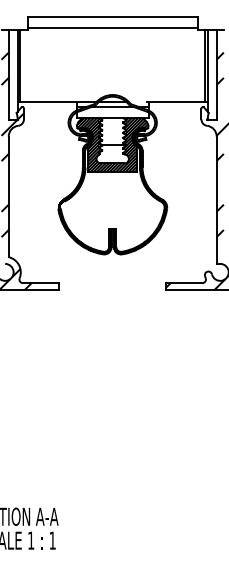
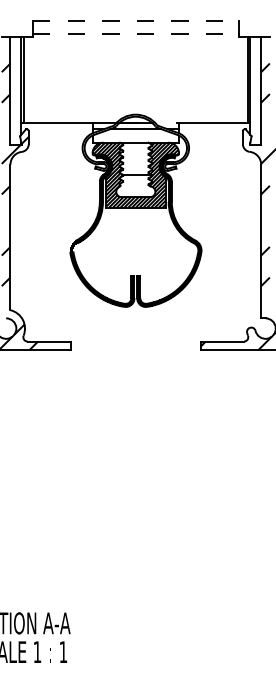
line: (113, 17) -> (136, 21), solid -> dashed
line: (113, 28) -> (136, 34), solid -> dashed

